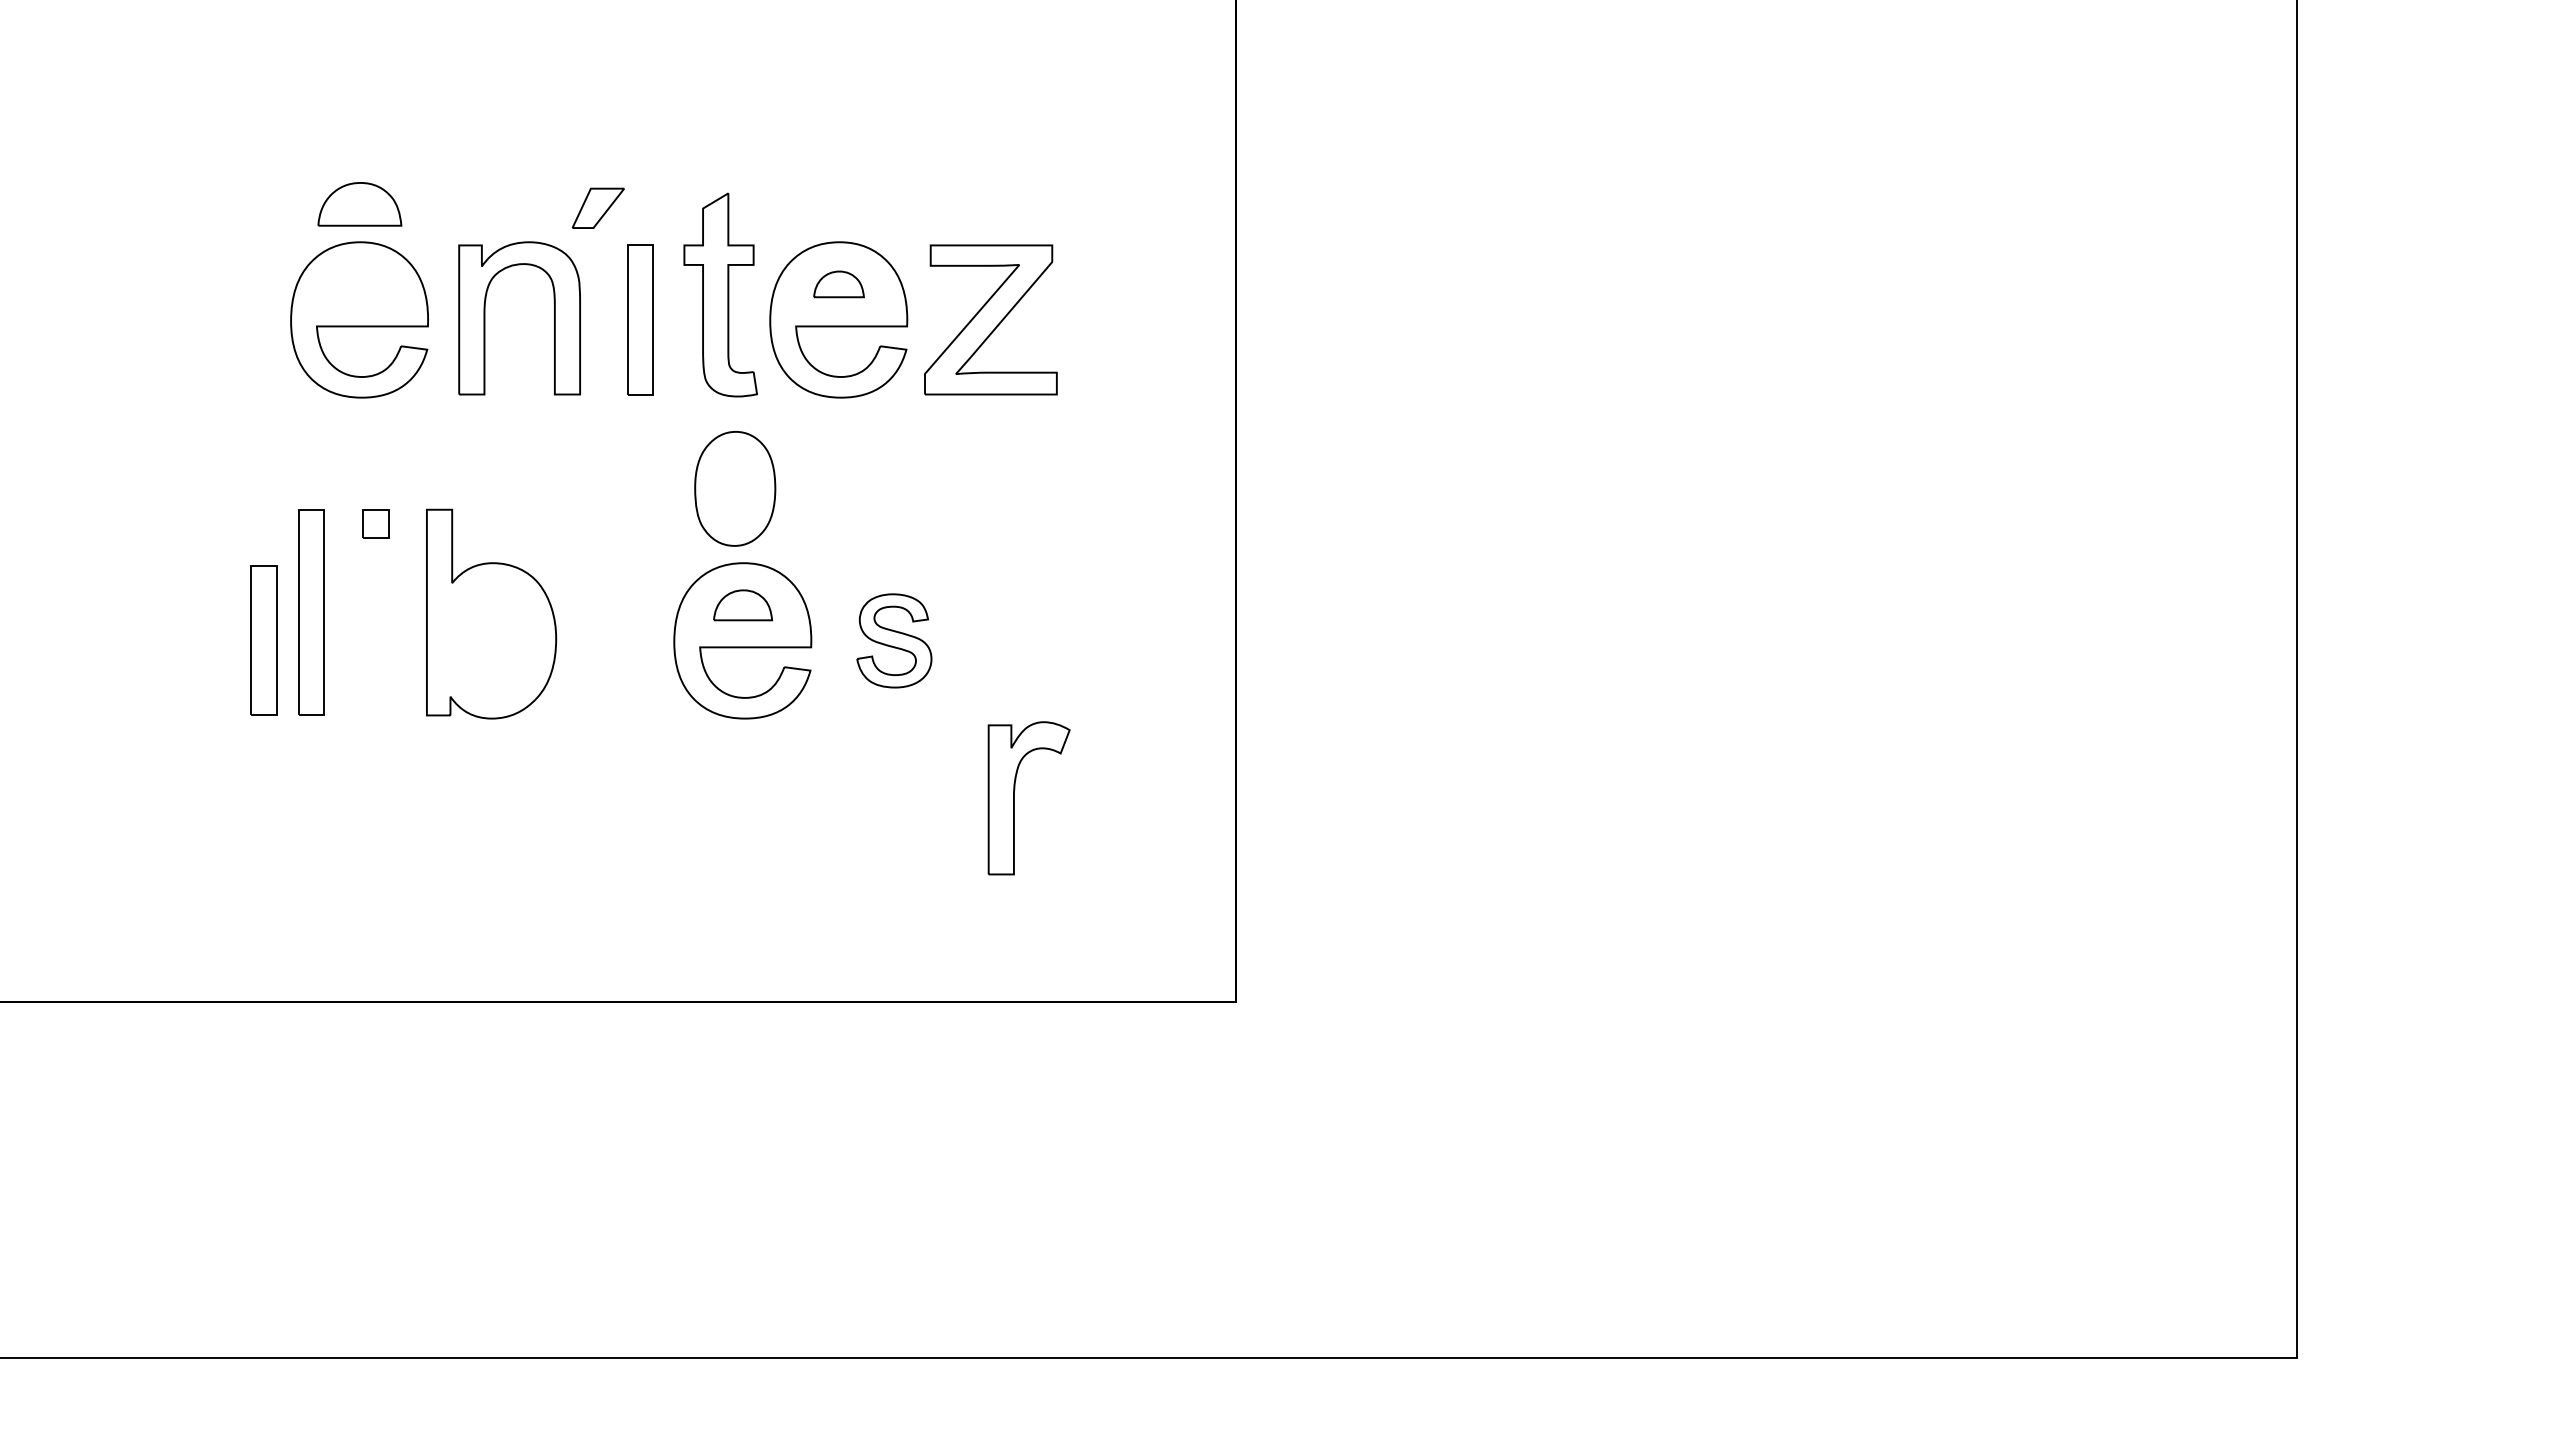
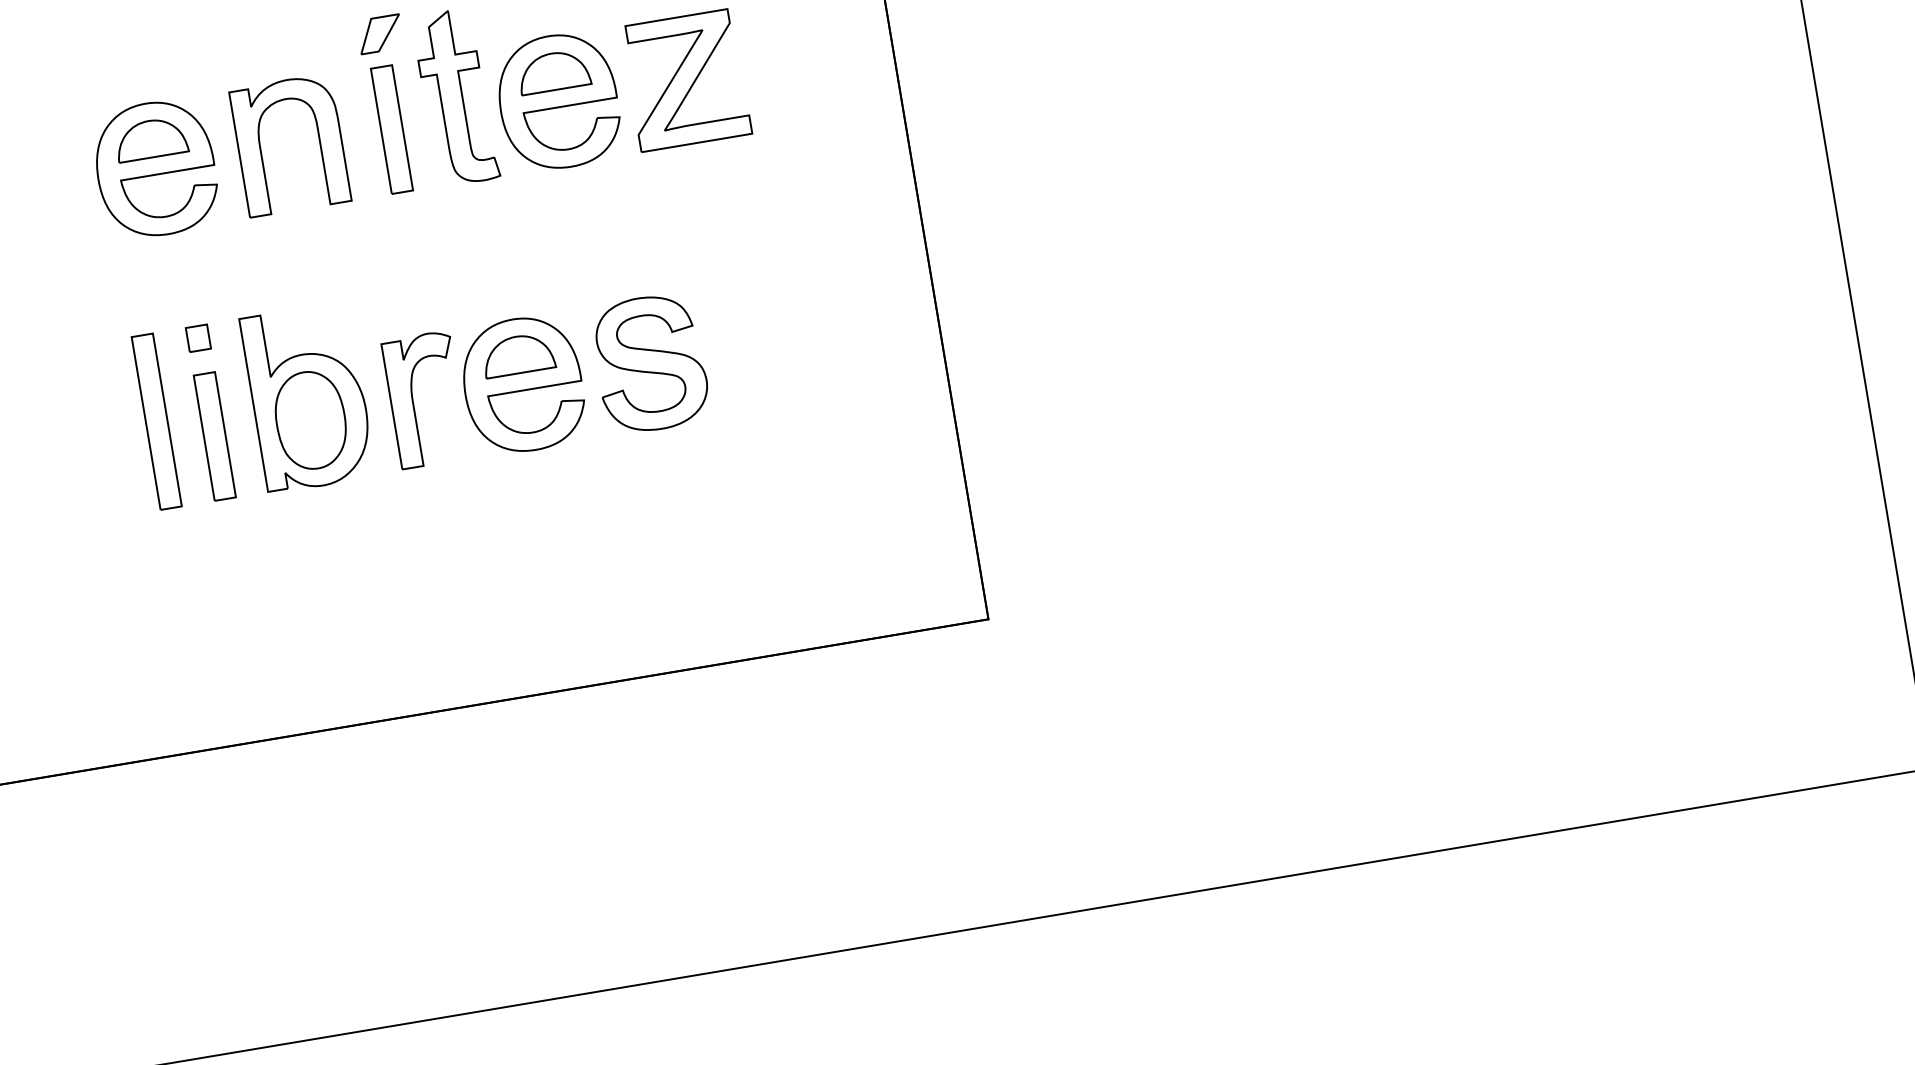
part: (359, 204) -> (150, 139), moved
part: (597, 207) -> (379, 33), moved
part: (838, 284) -> (553, 71), size x1.67
part: (735, 488) -> (311, 420), moved
part: (742, 605) -> (517, 355), size x1.43
part: (263, 640) -> (214, 436), moved
part: (894, 640) -> (650, 363), size x1.67
part: (1014, 798) -> (413, 402), moved

